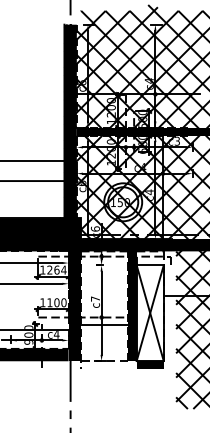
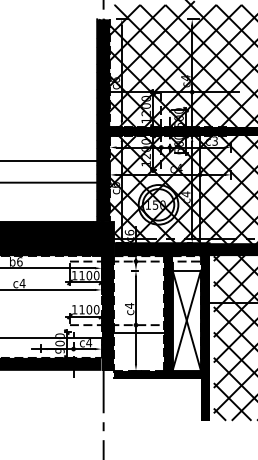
text: (57, 269) -> (89, 275), 1264 -> 1100
text: (95, 298) -> (129, 305), c7 -> c4
fill: (167, 330) -> (204, 338), added
fill: (108, 364) -> (143, 374), added

